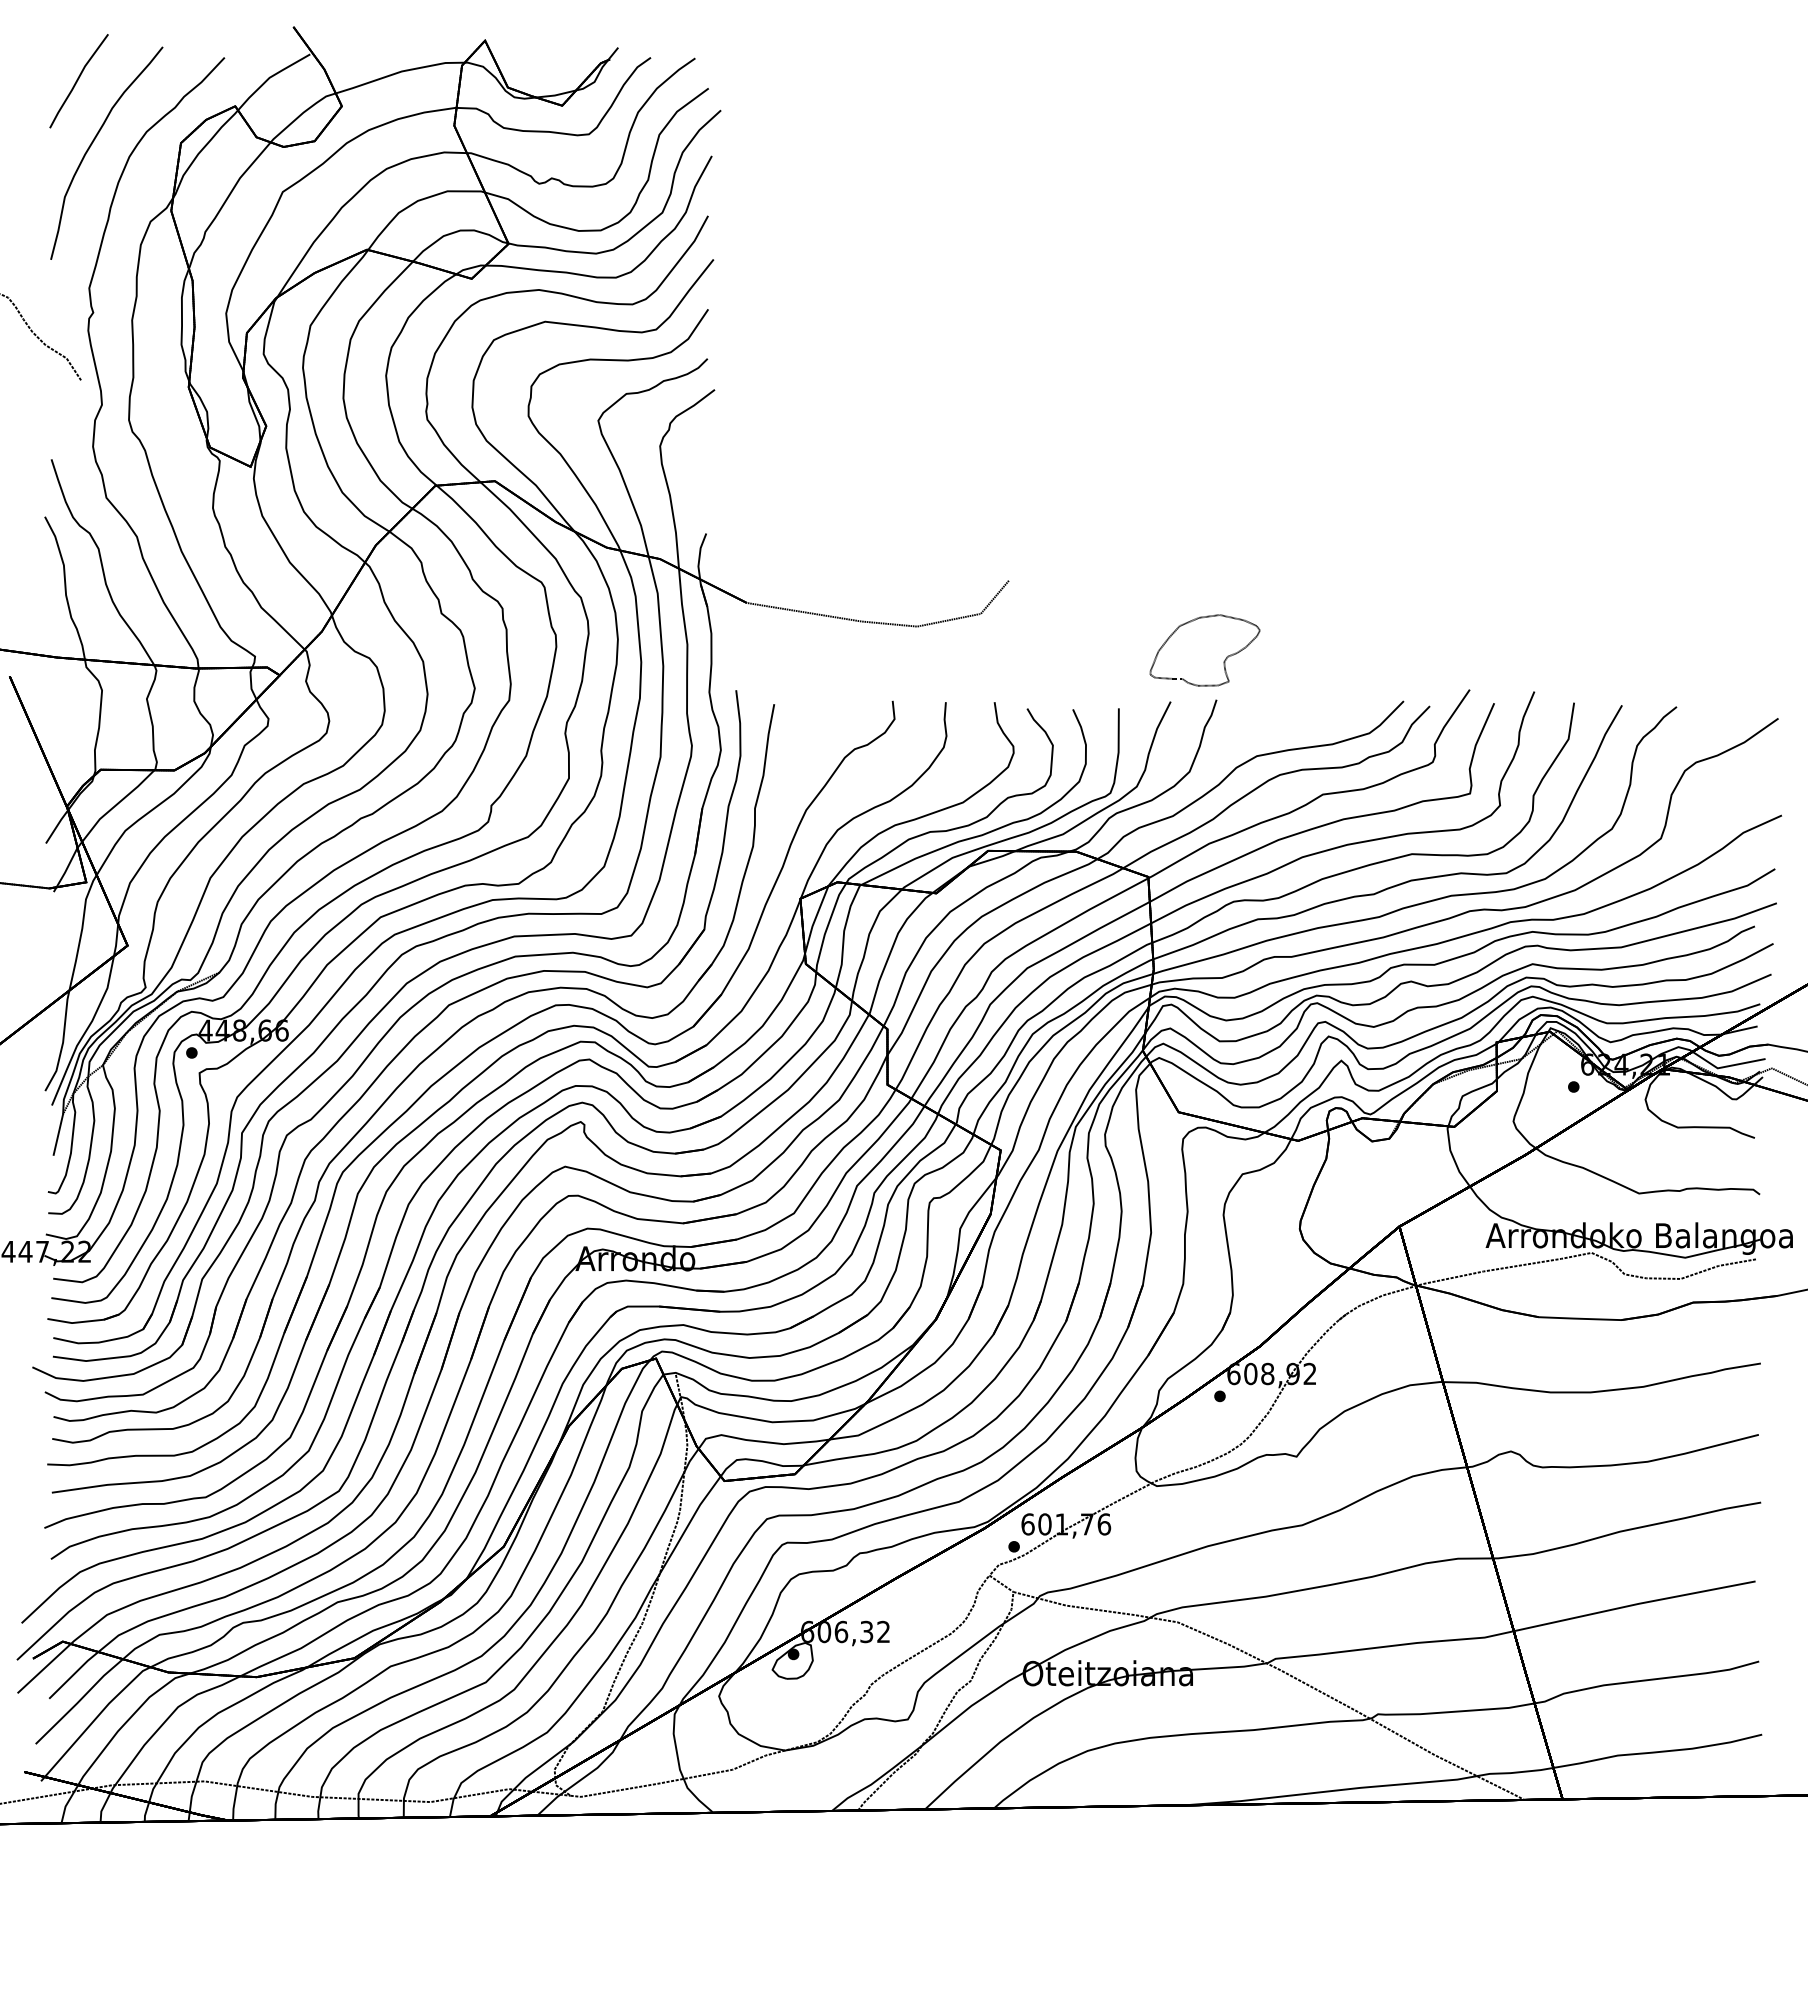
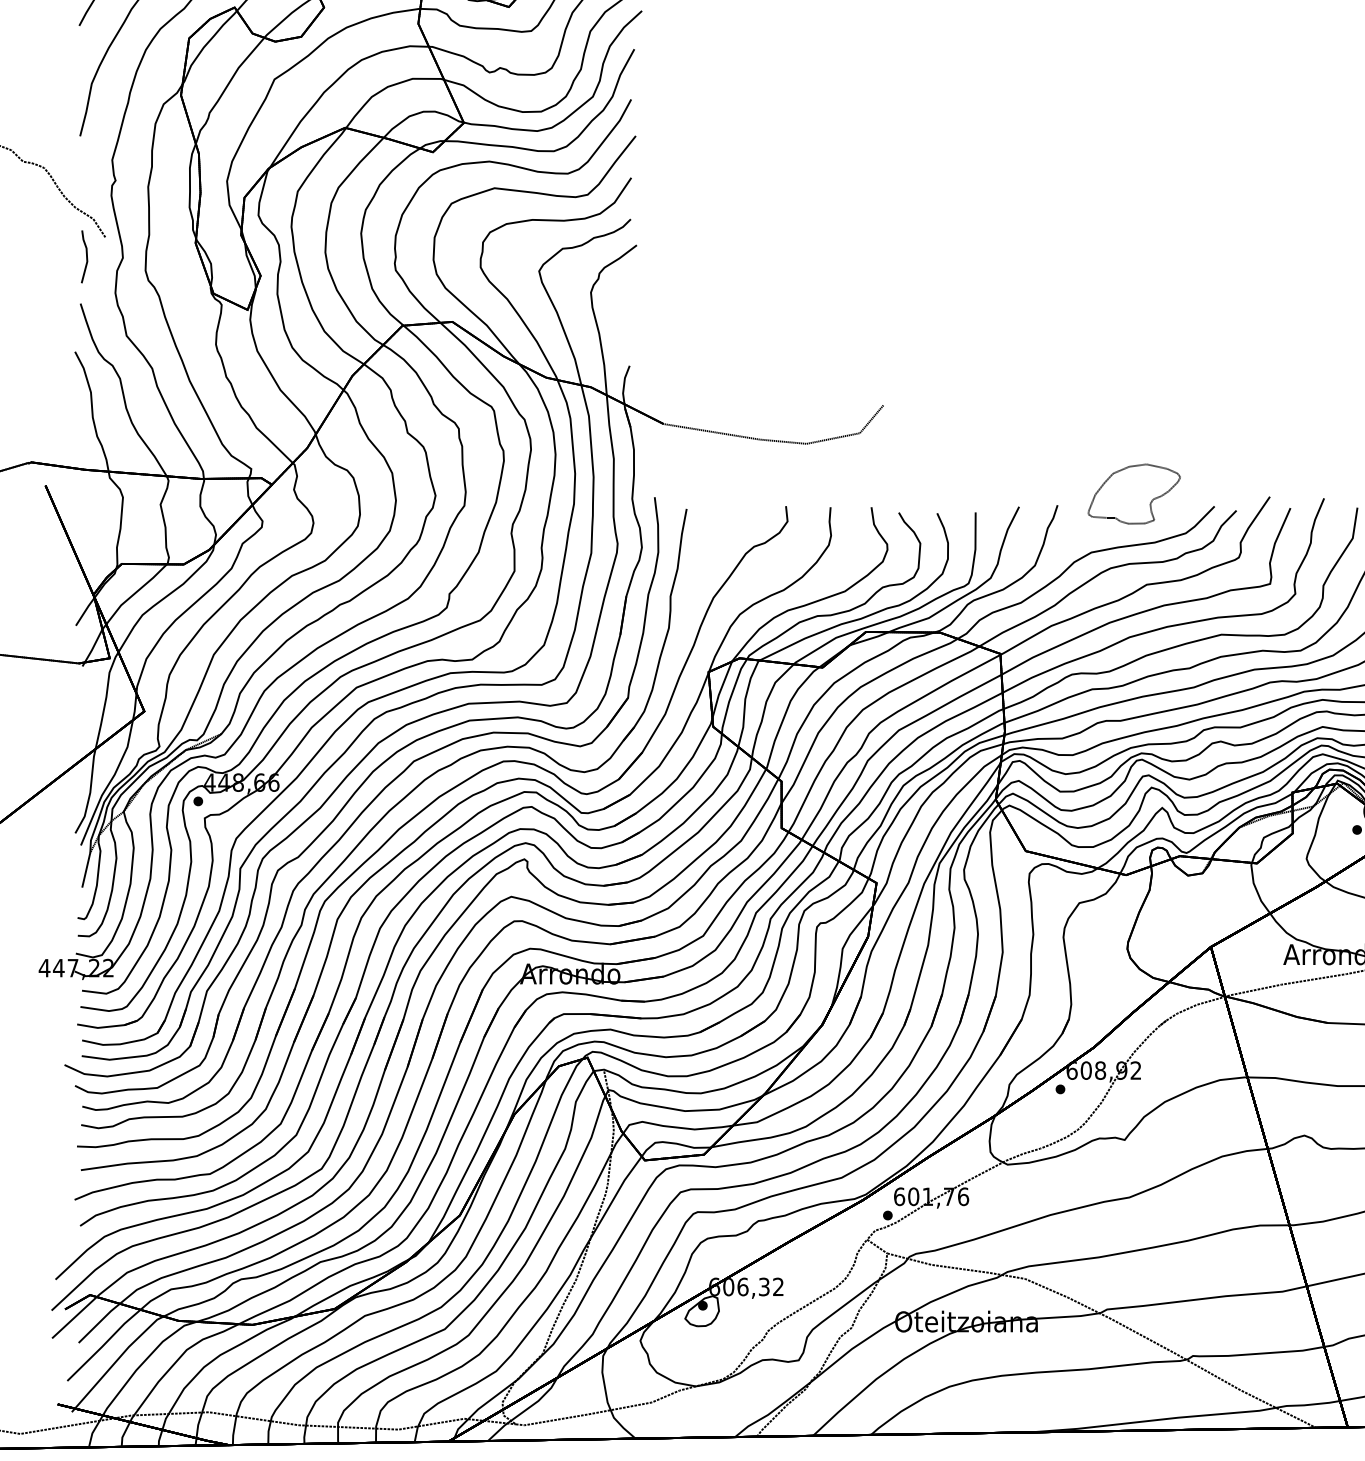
line: (58, 403) -> (86, 256), added
part: (1223, 661) -> (1149, 503), moved

